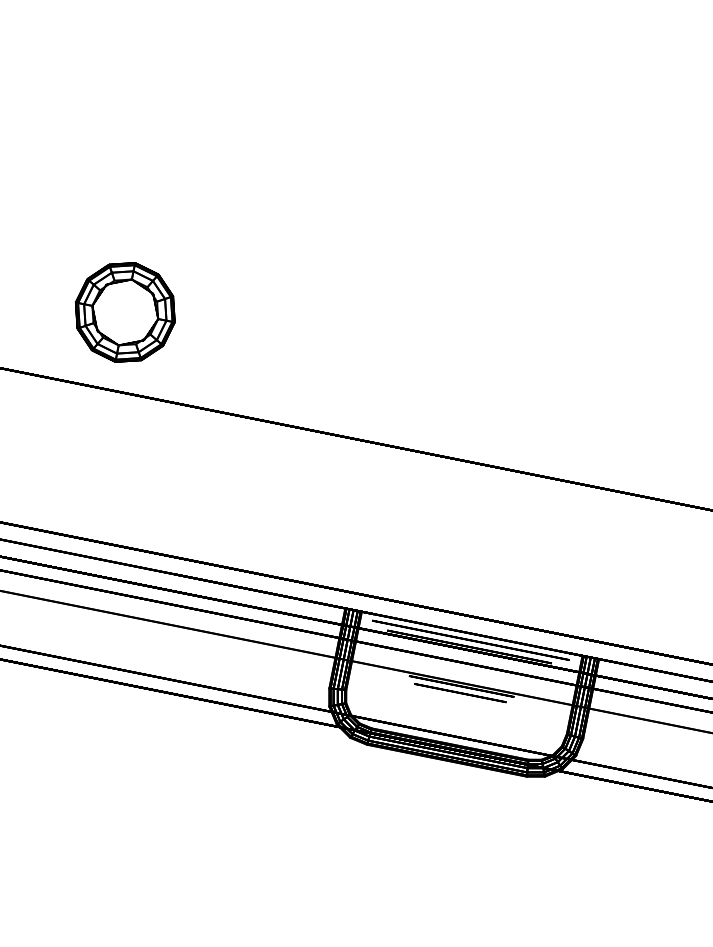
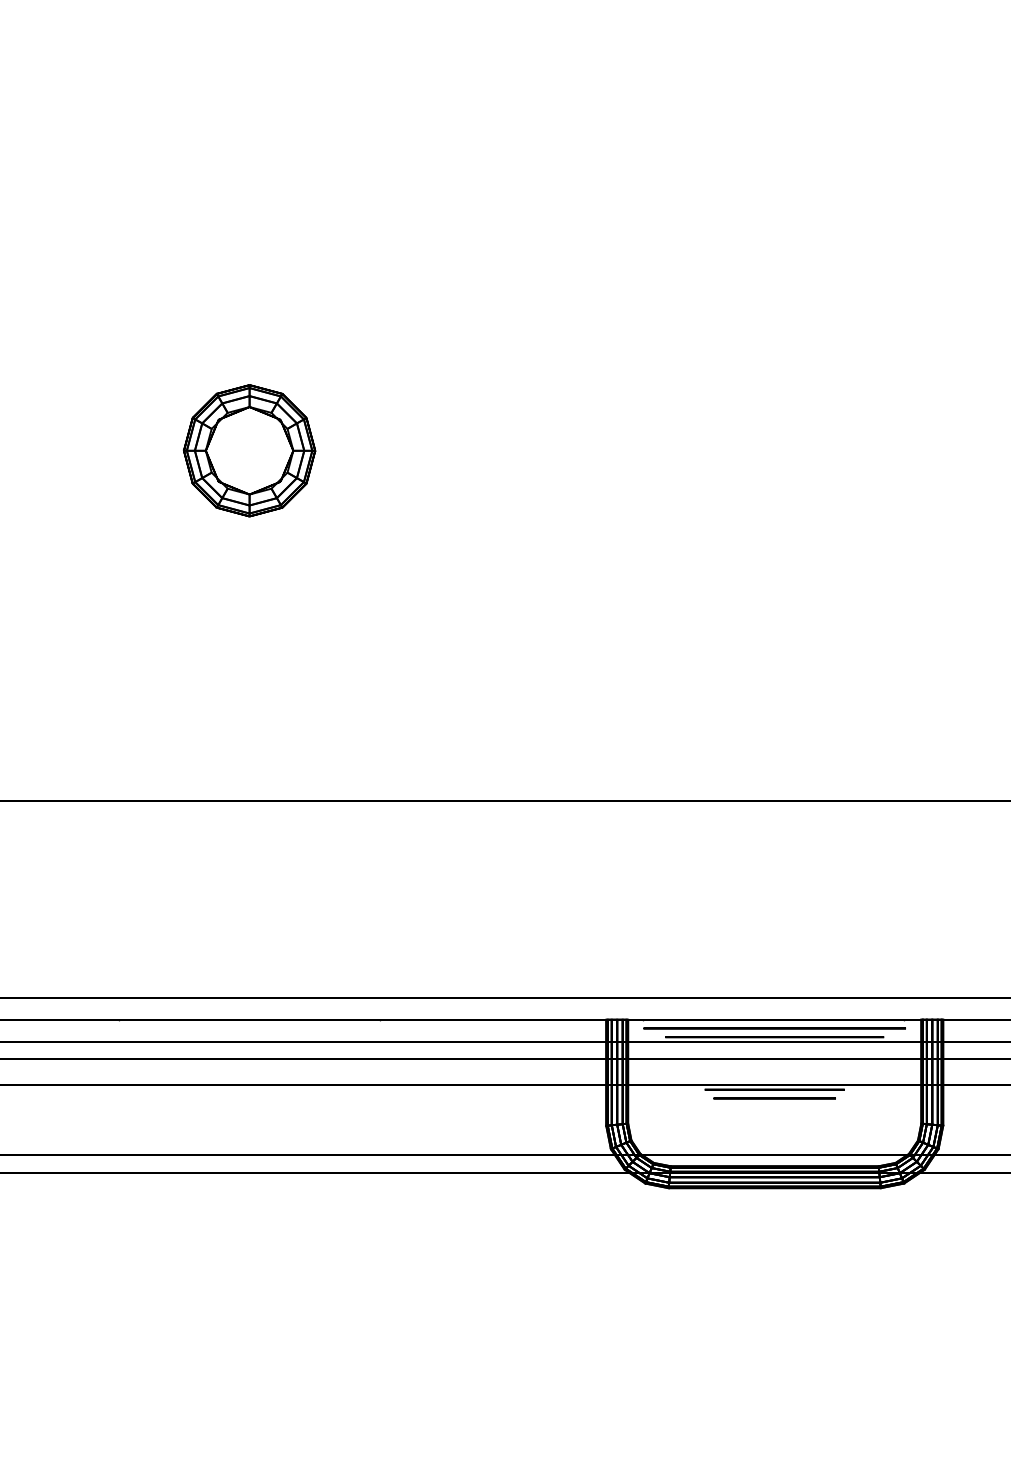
part: (125, 312) -> (249, 450), moved

